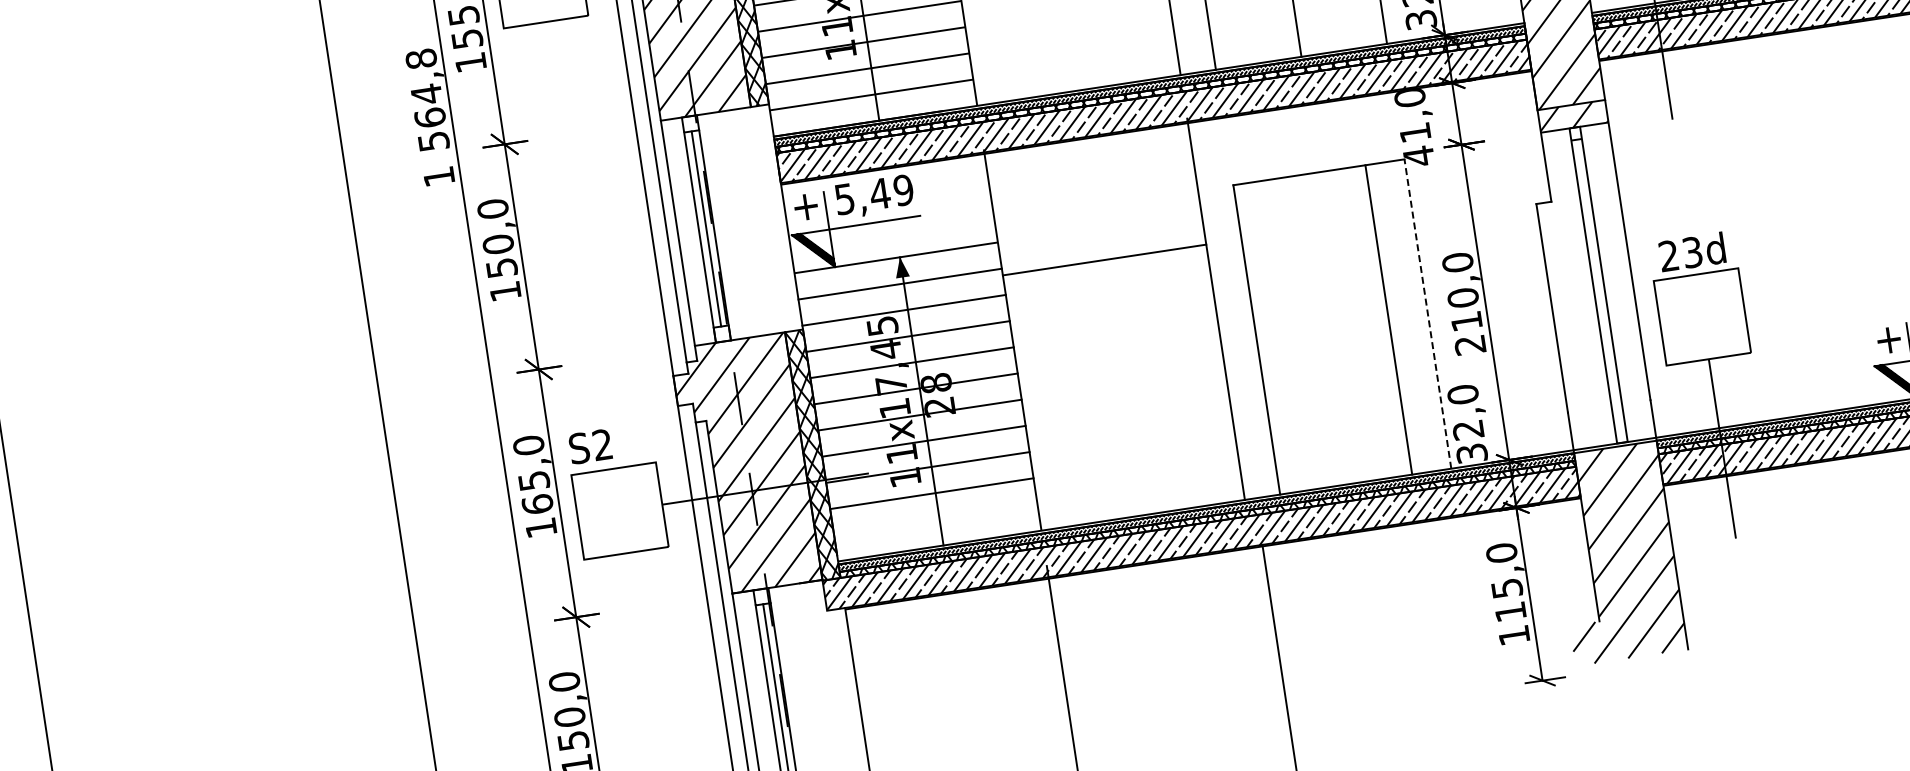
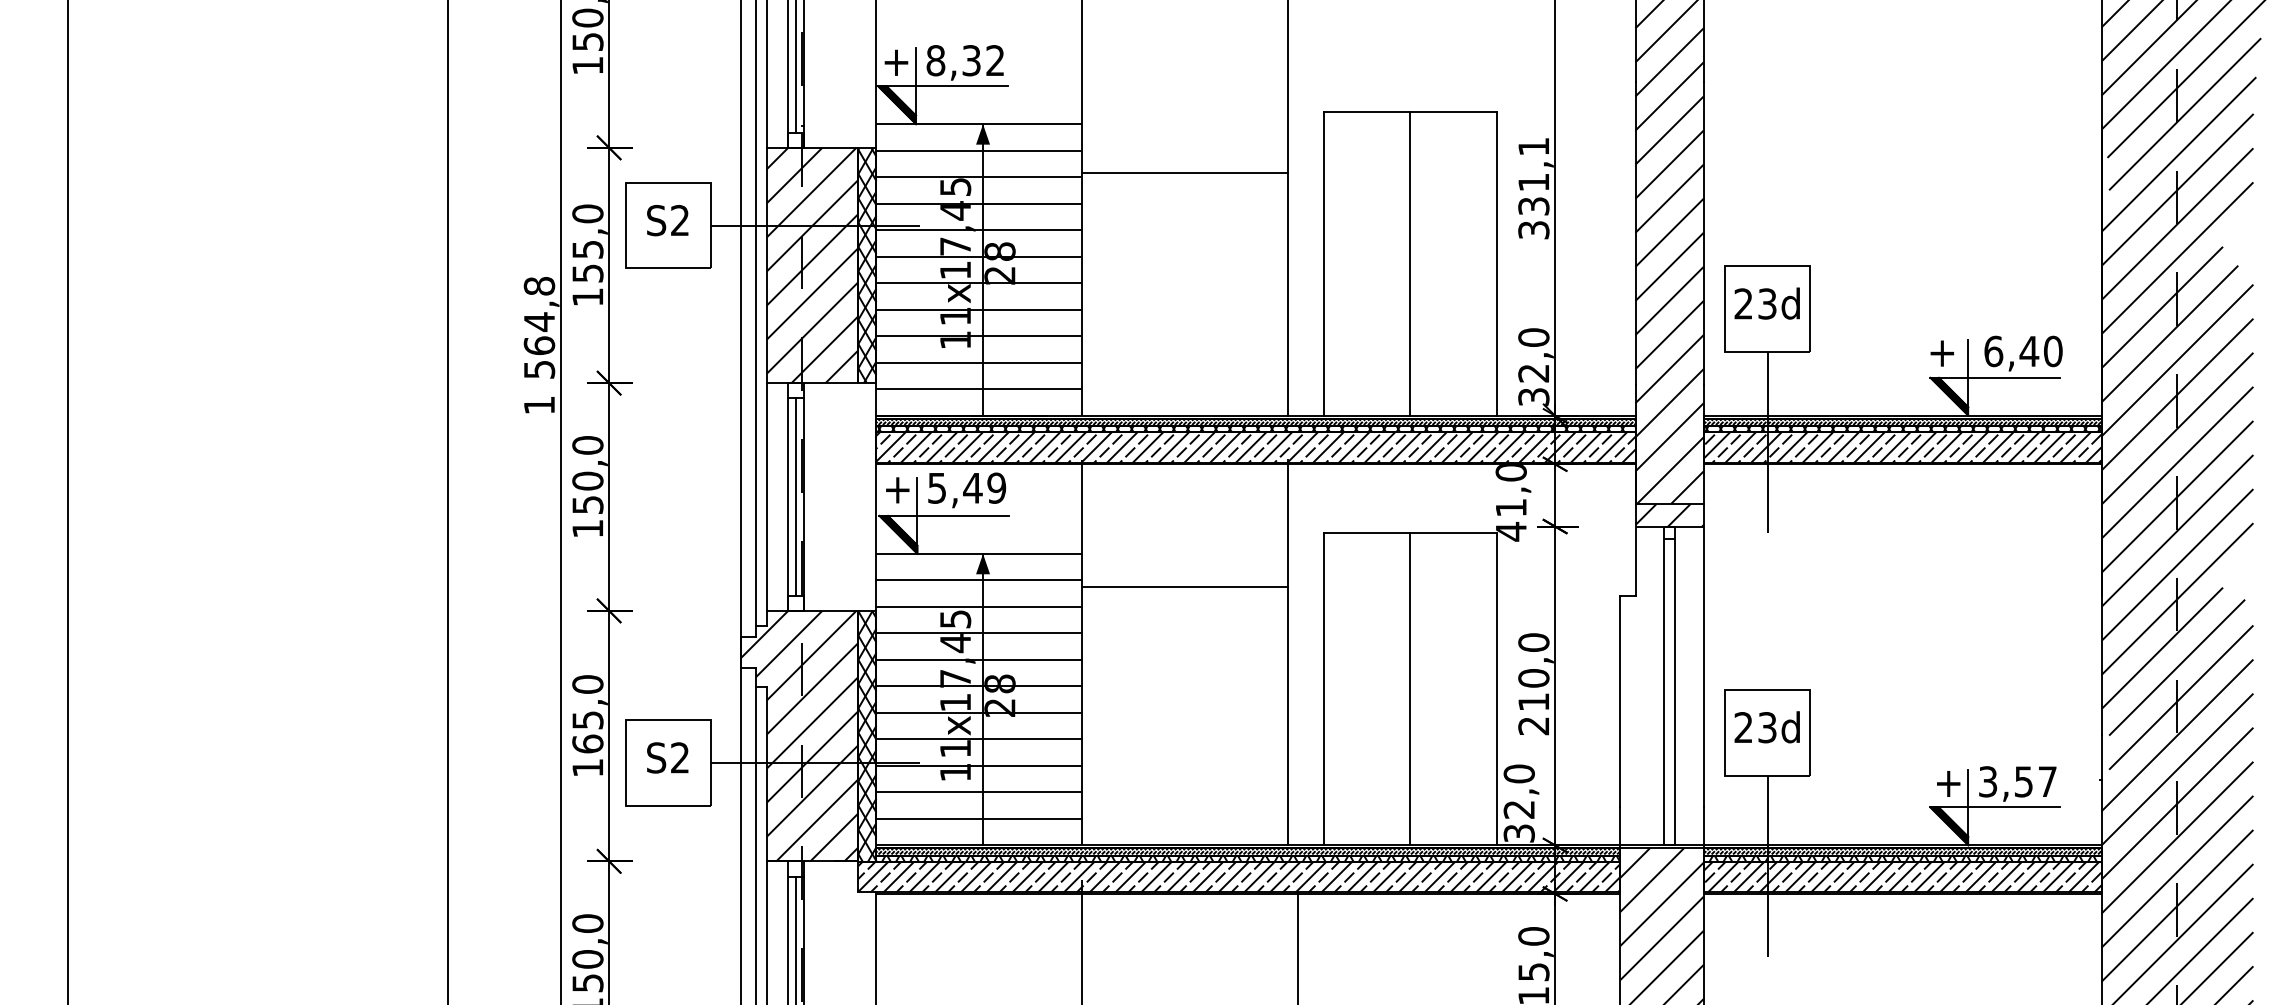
text: (1691, 252) -> (1766, 727), moved
line: (1427, 313) -> (1496, 688), dashed -> solid
line: (1389, 319) -> (1410, 688), moved
text: (590, 446) -> (667, 757), moved
line: (936, 519) -> (979, 818), added

